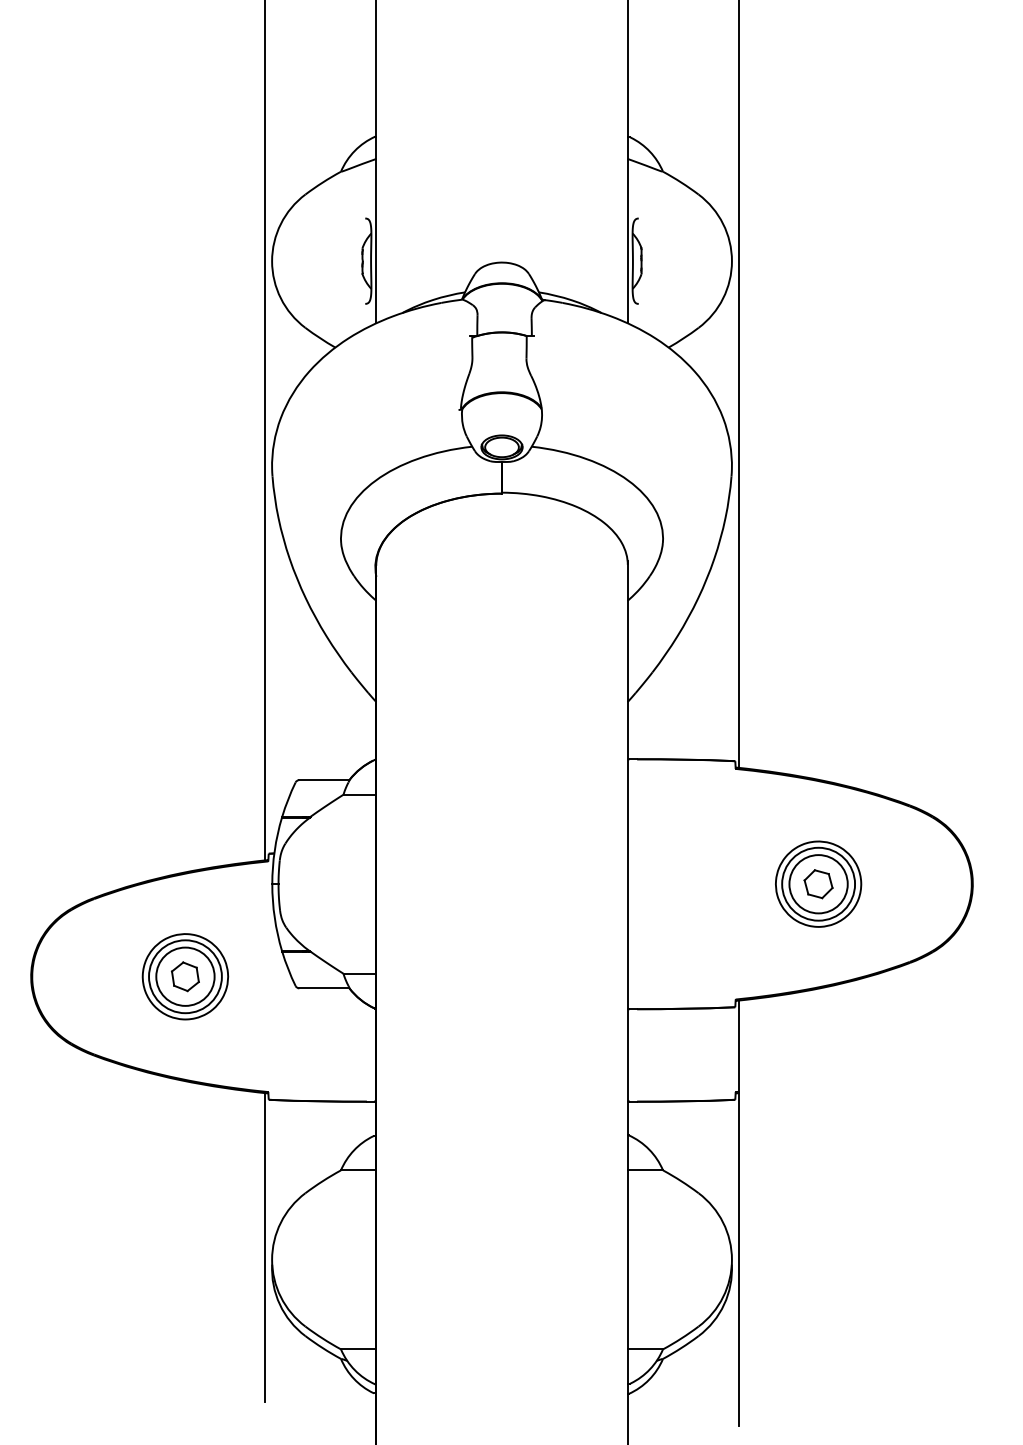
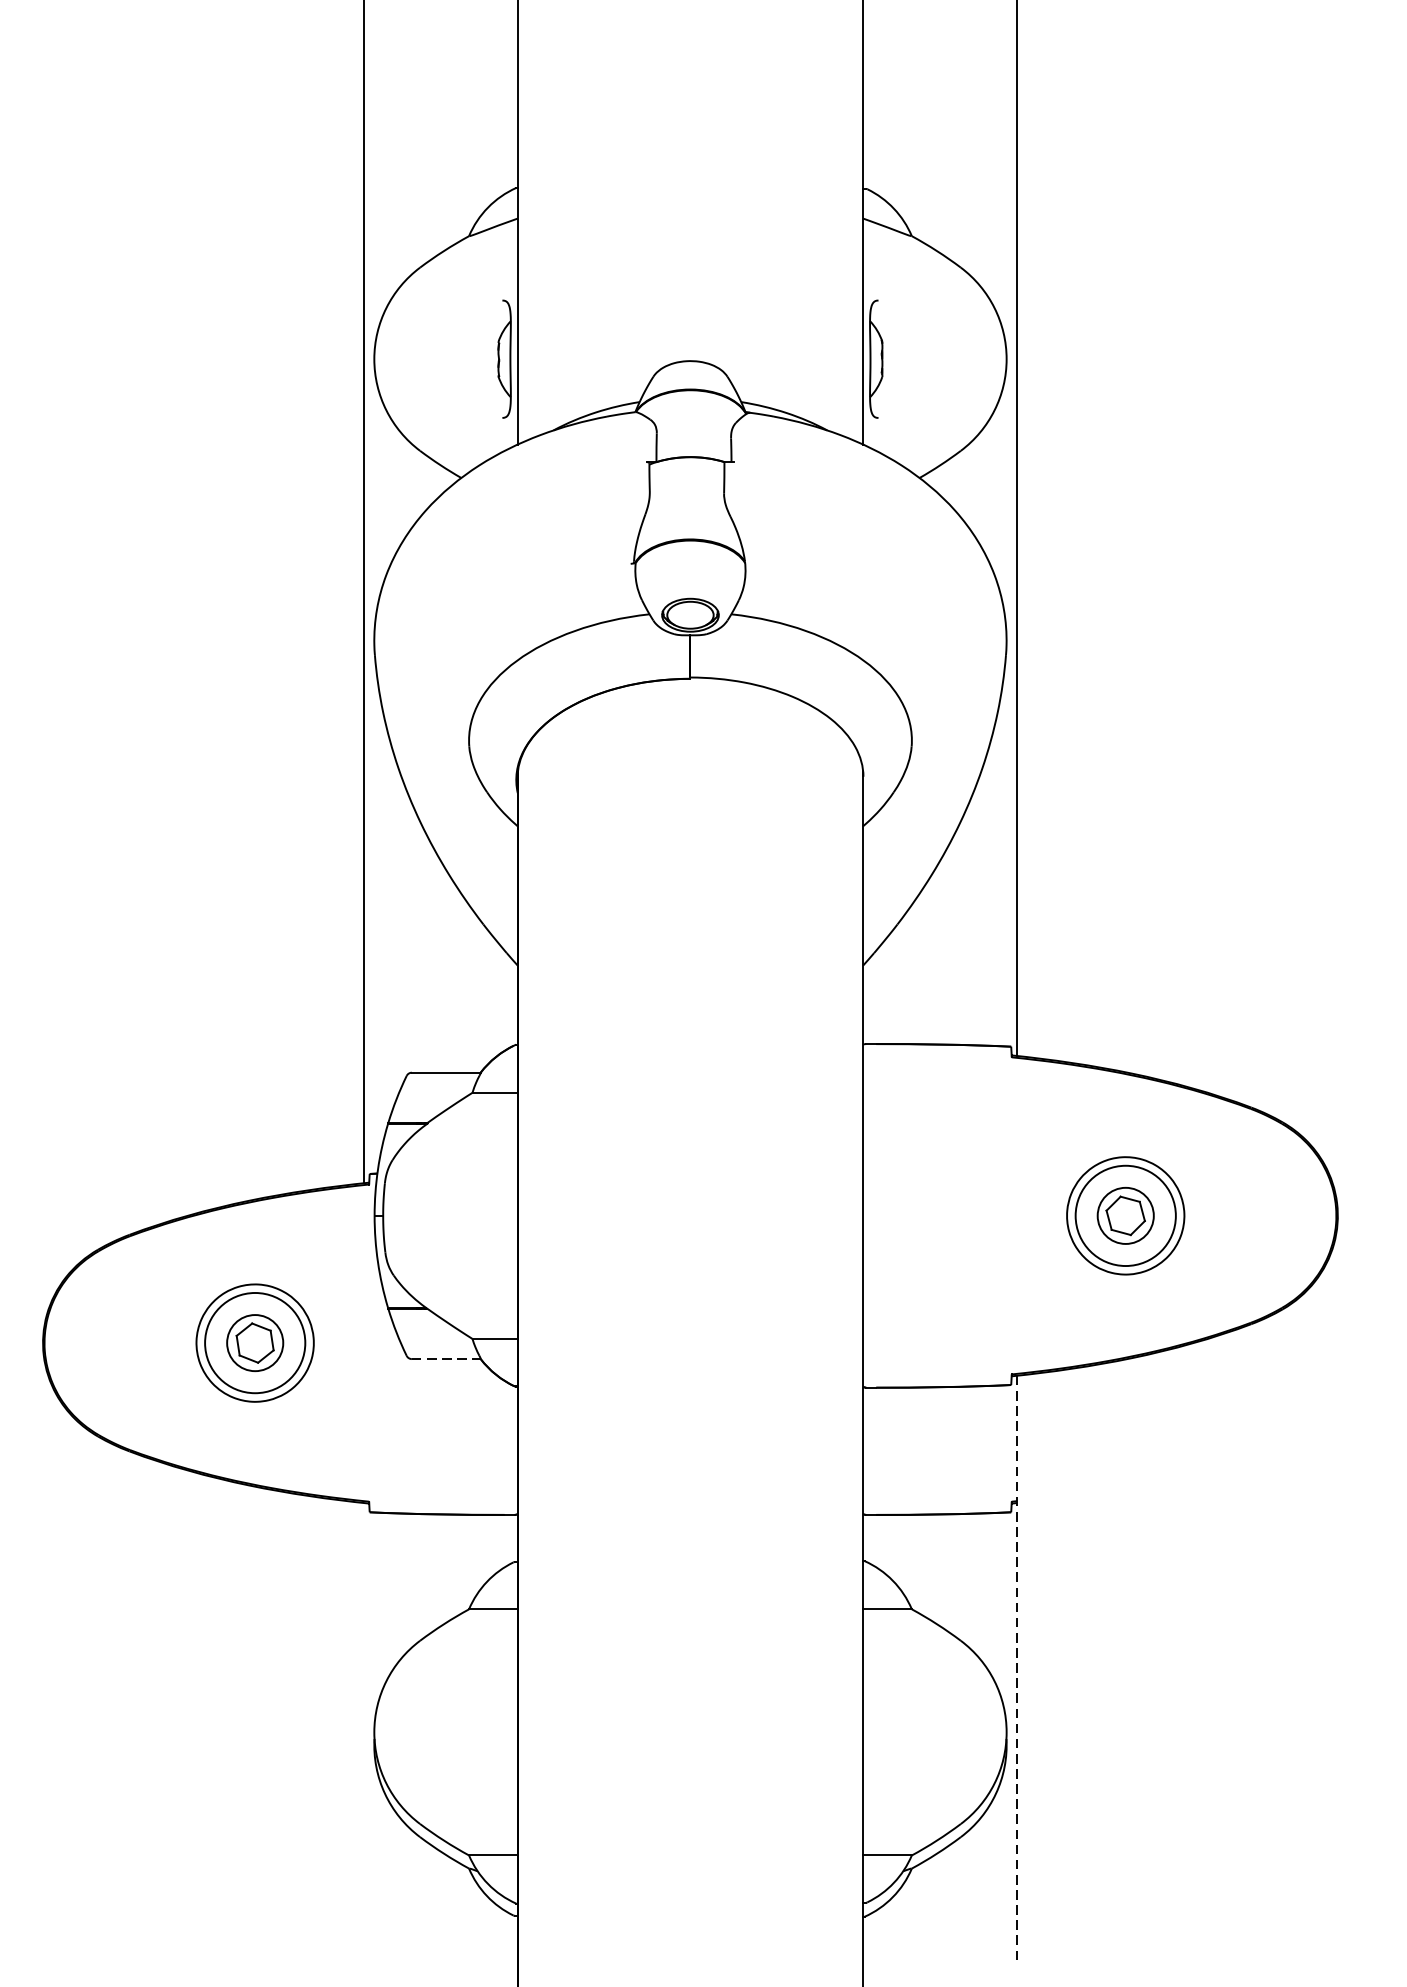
circle: (818, 884) -> (1125, 1216), size x0.7
circle: (185, 976) -> (255, 1342), size x0.7
line: (324, 988) -> (446, 1359), solid -> dashed
line: (739, 1213) -> (1017, 1668), solid -> dashed
line: (264, 1247) -> (363, 1715), removed

